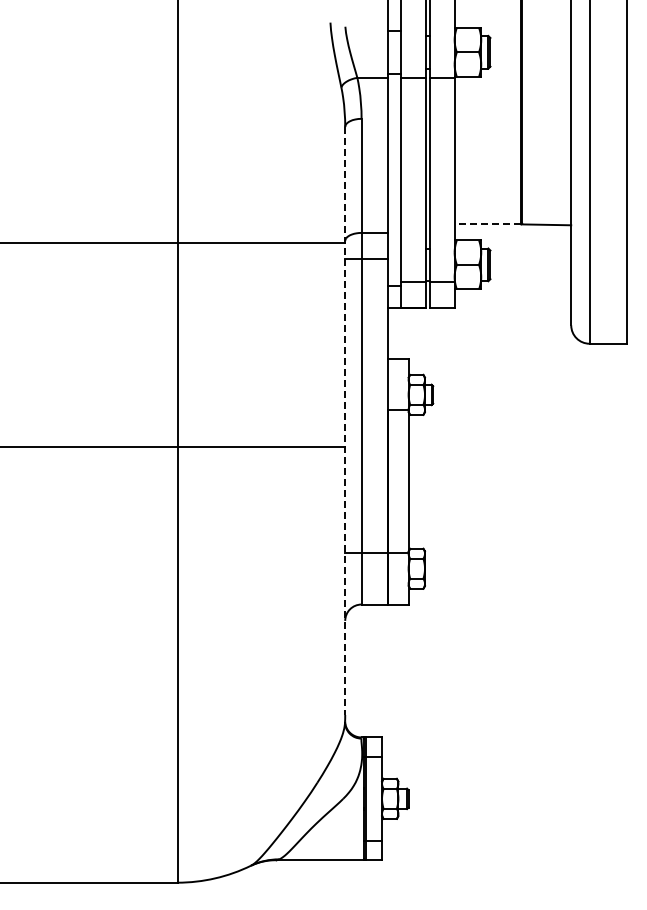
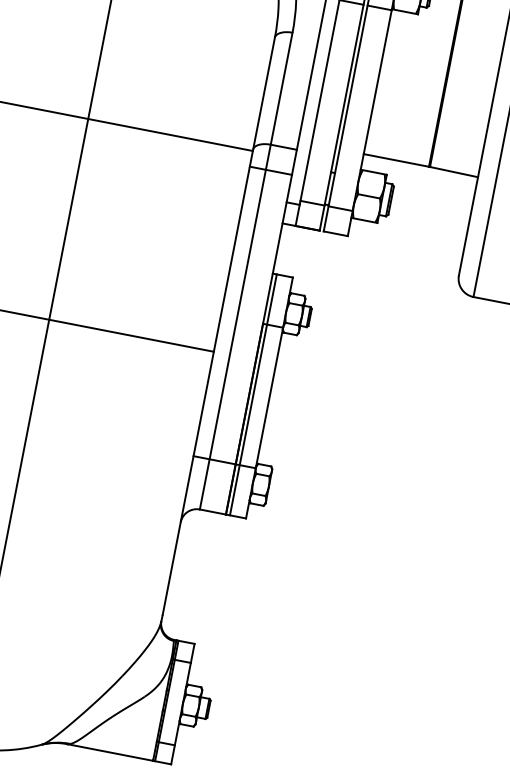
line: (487, 224) -> (395, 160), dashed -> solid
line: (345, 421) -> (219, 326), dashed -> solid
line: (392, 481) -> (253, 394), added

